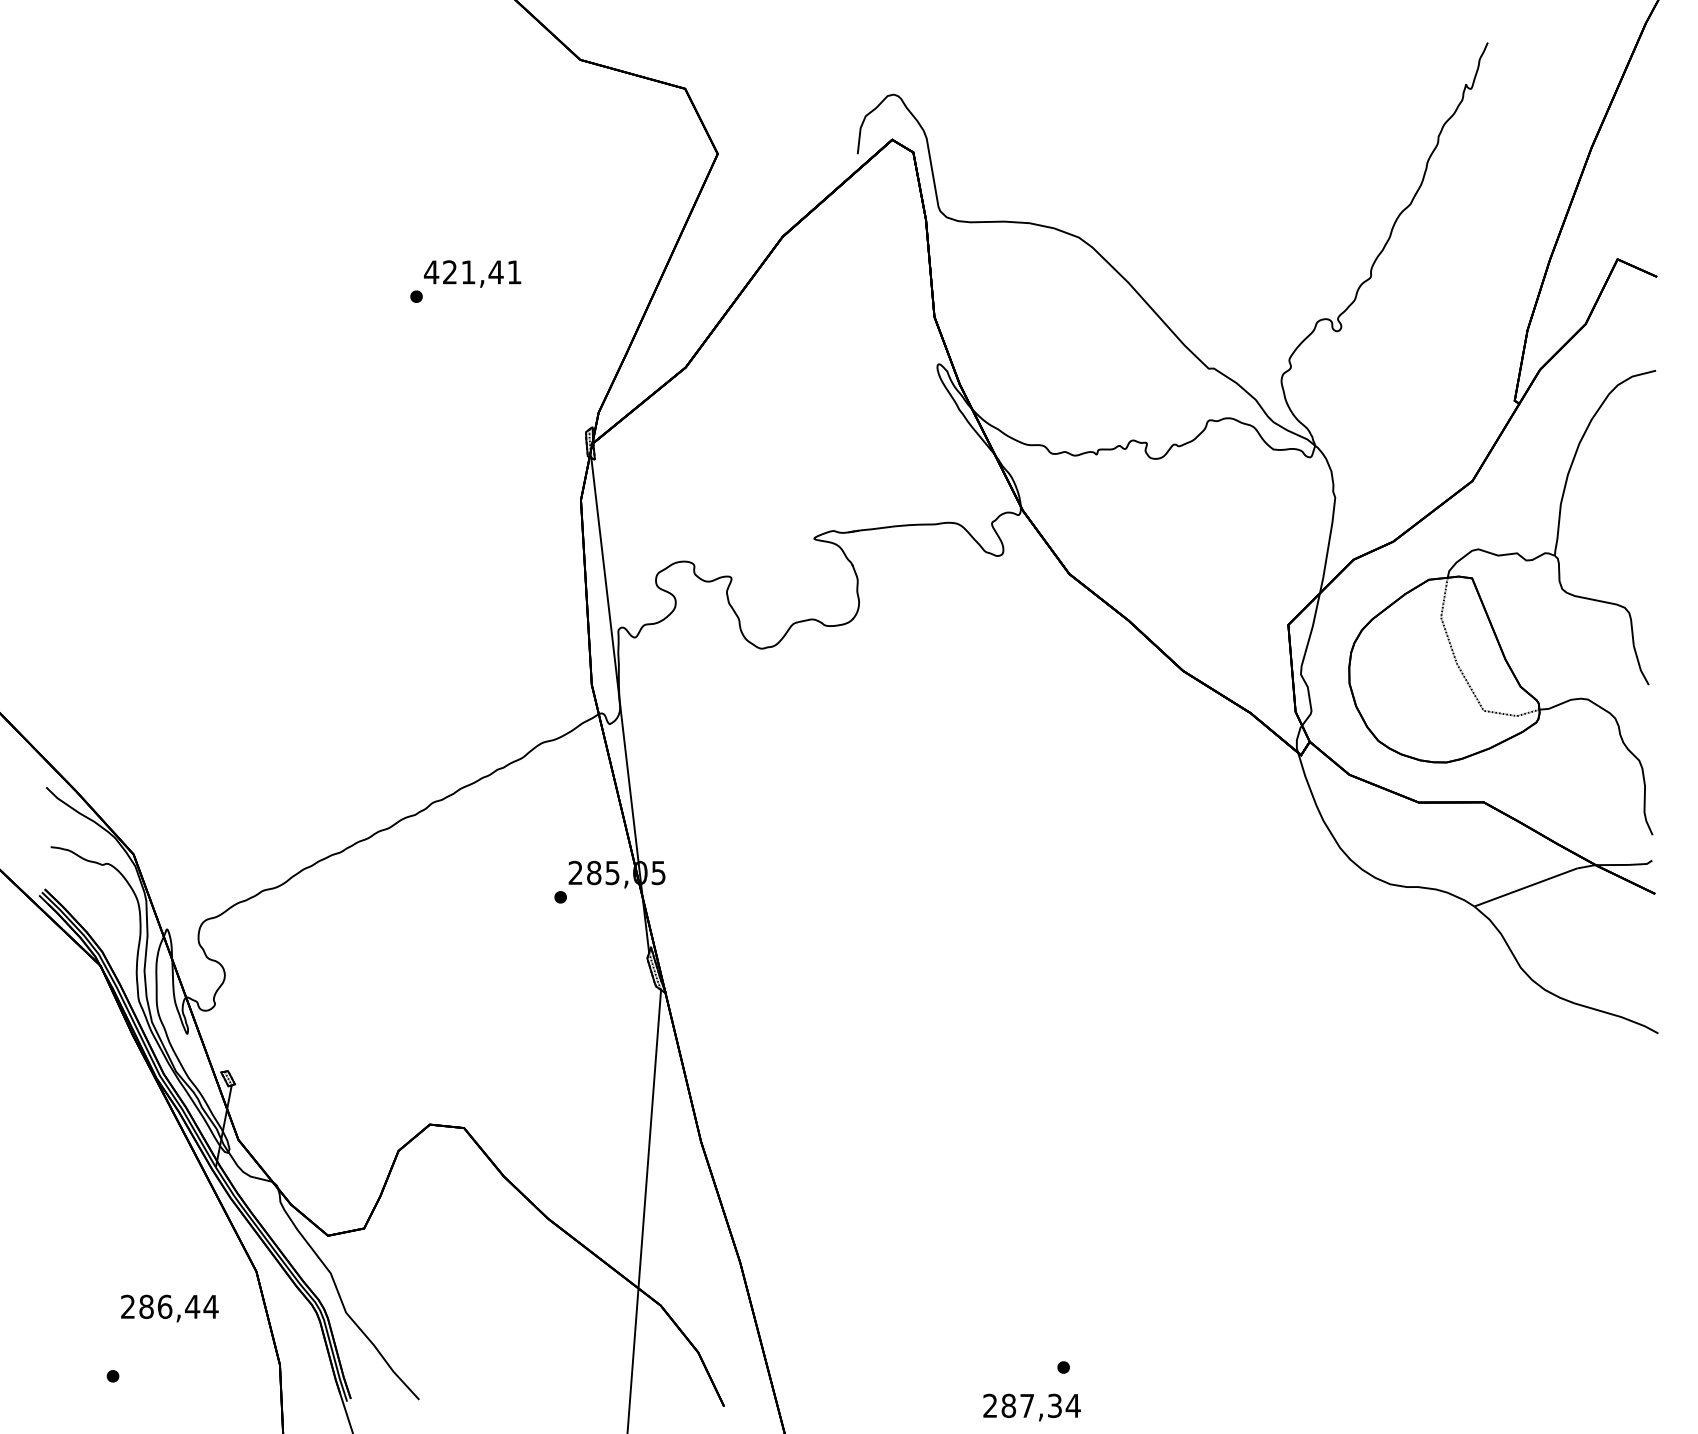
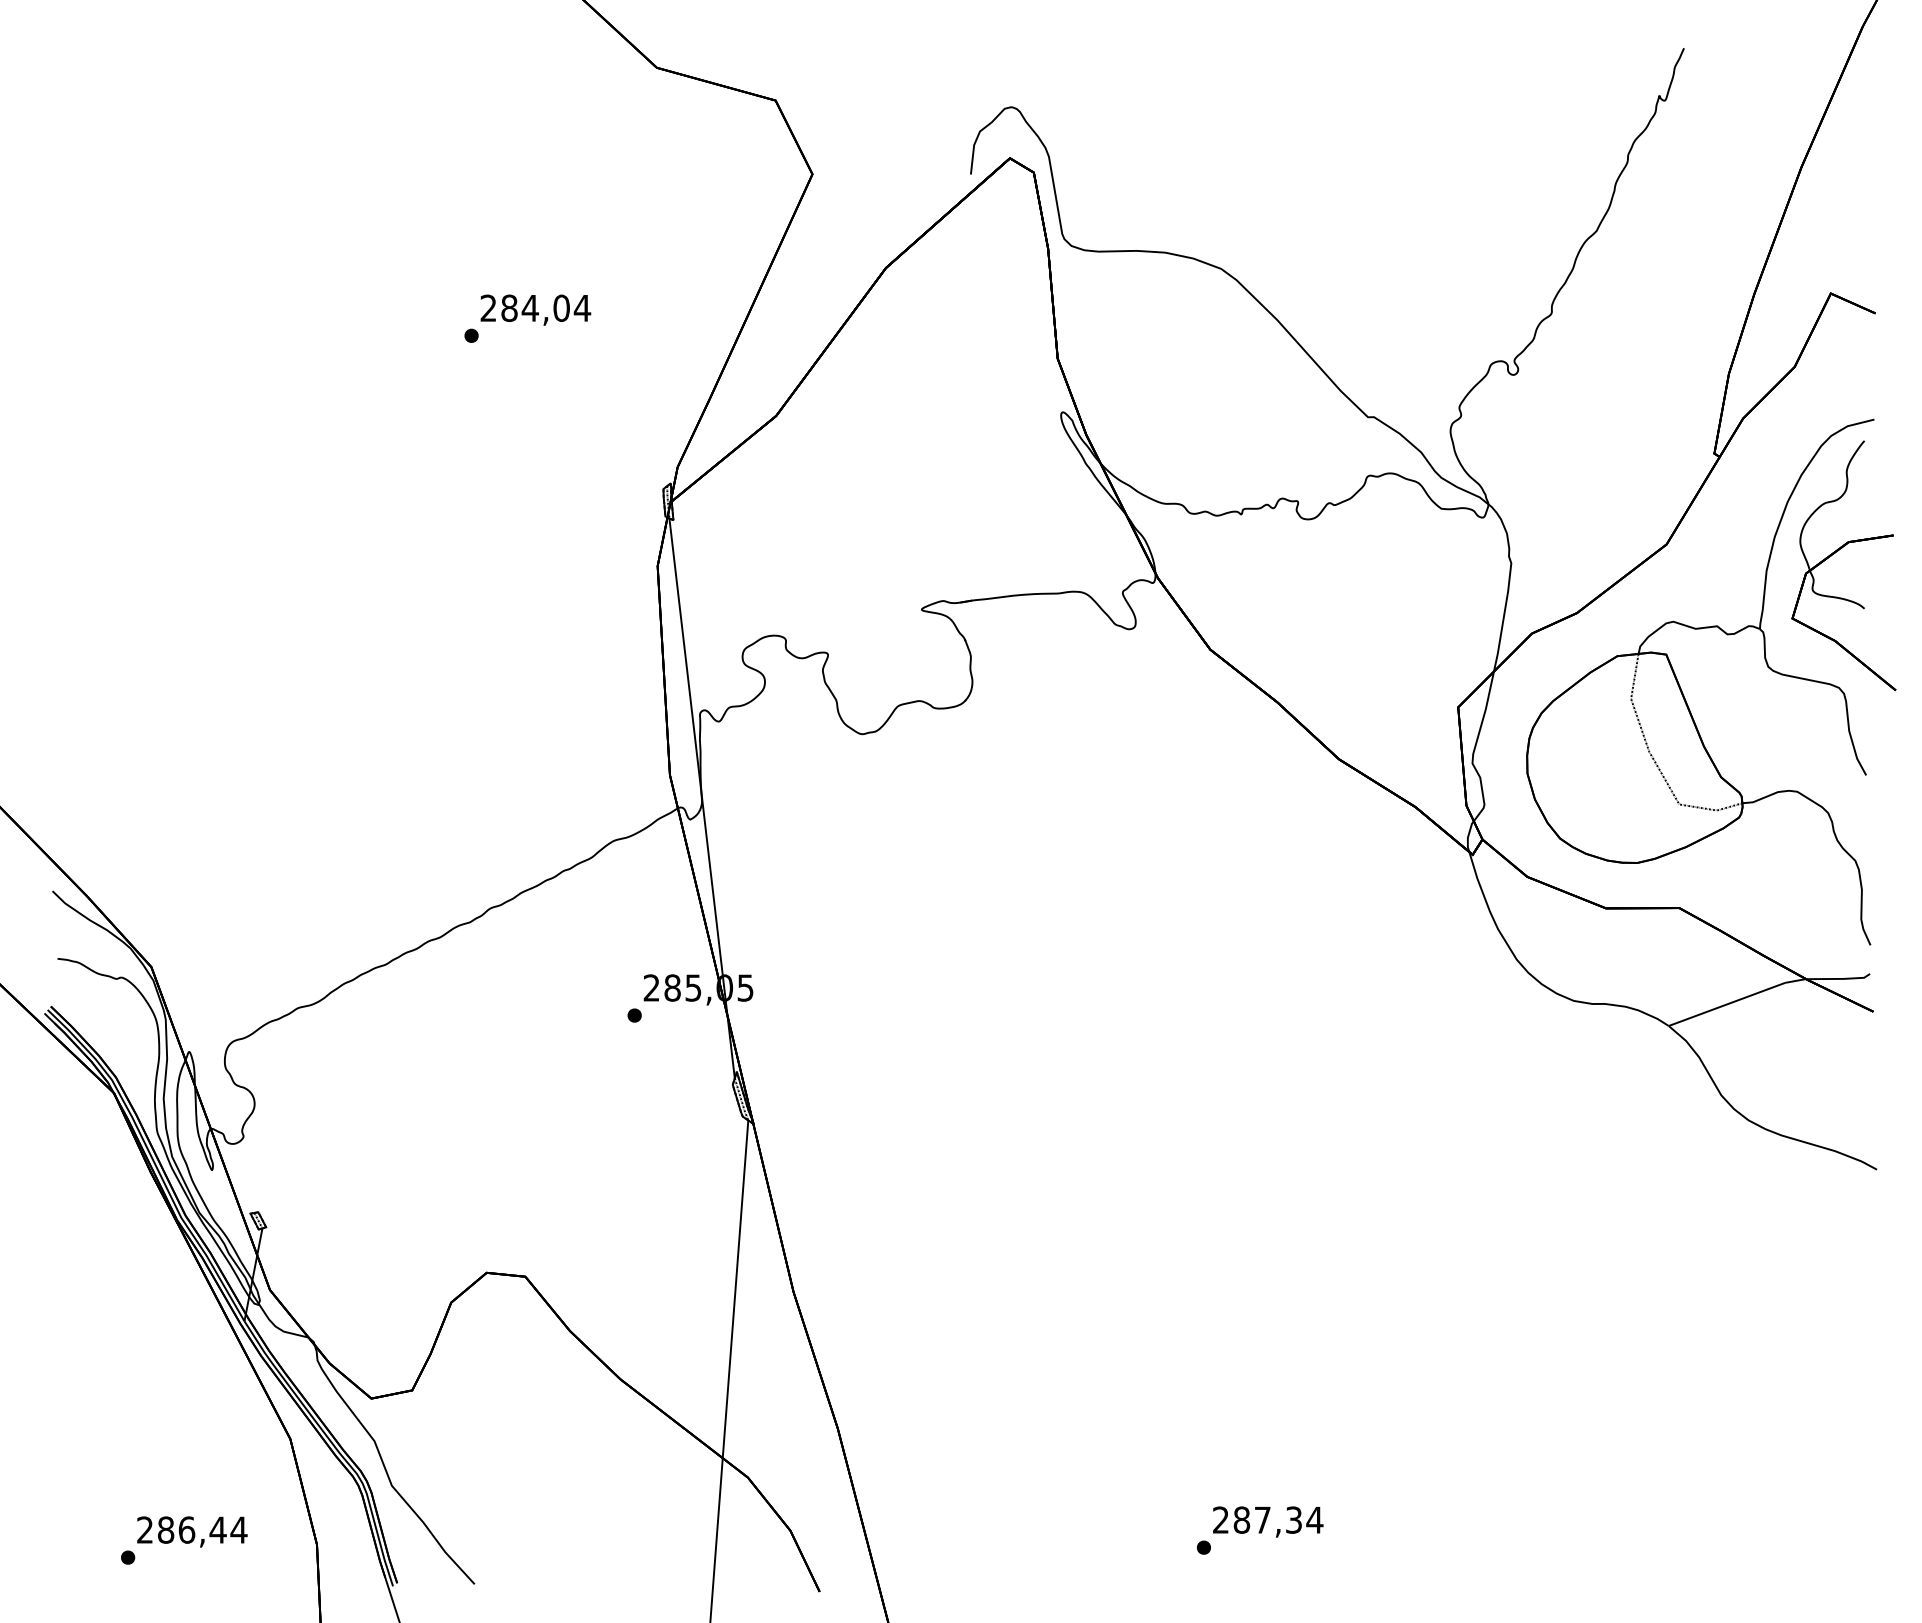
text: (473, 272) -> (535, 308), 421,41 -> 284,04
part: (1621, 489) -> (1835, 553), added
text: (169, 1308) -> (192, 1531), moved
text: (1032, 1407) -> (1268, 1521), moved

